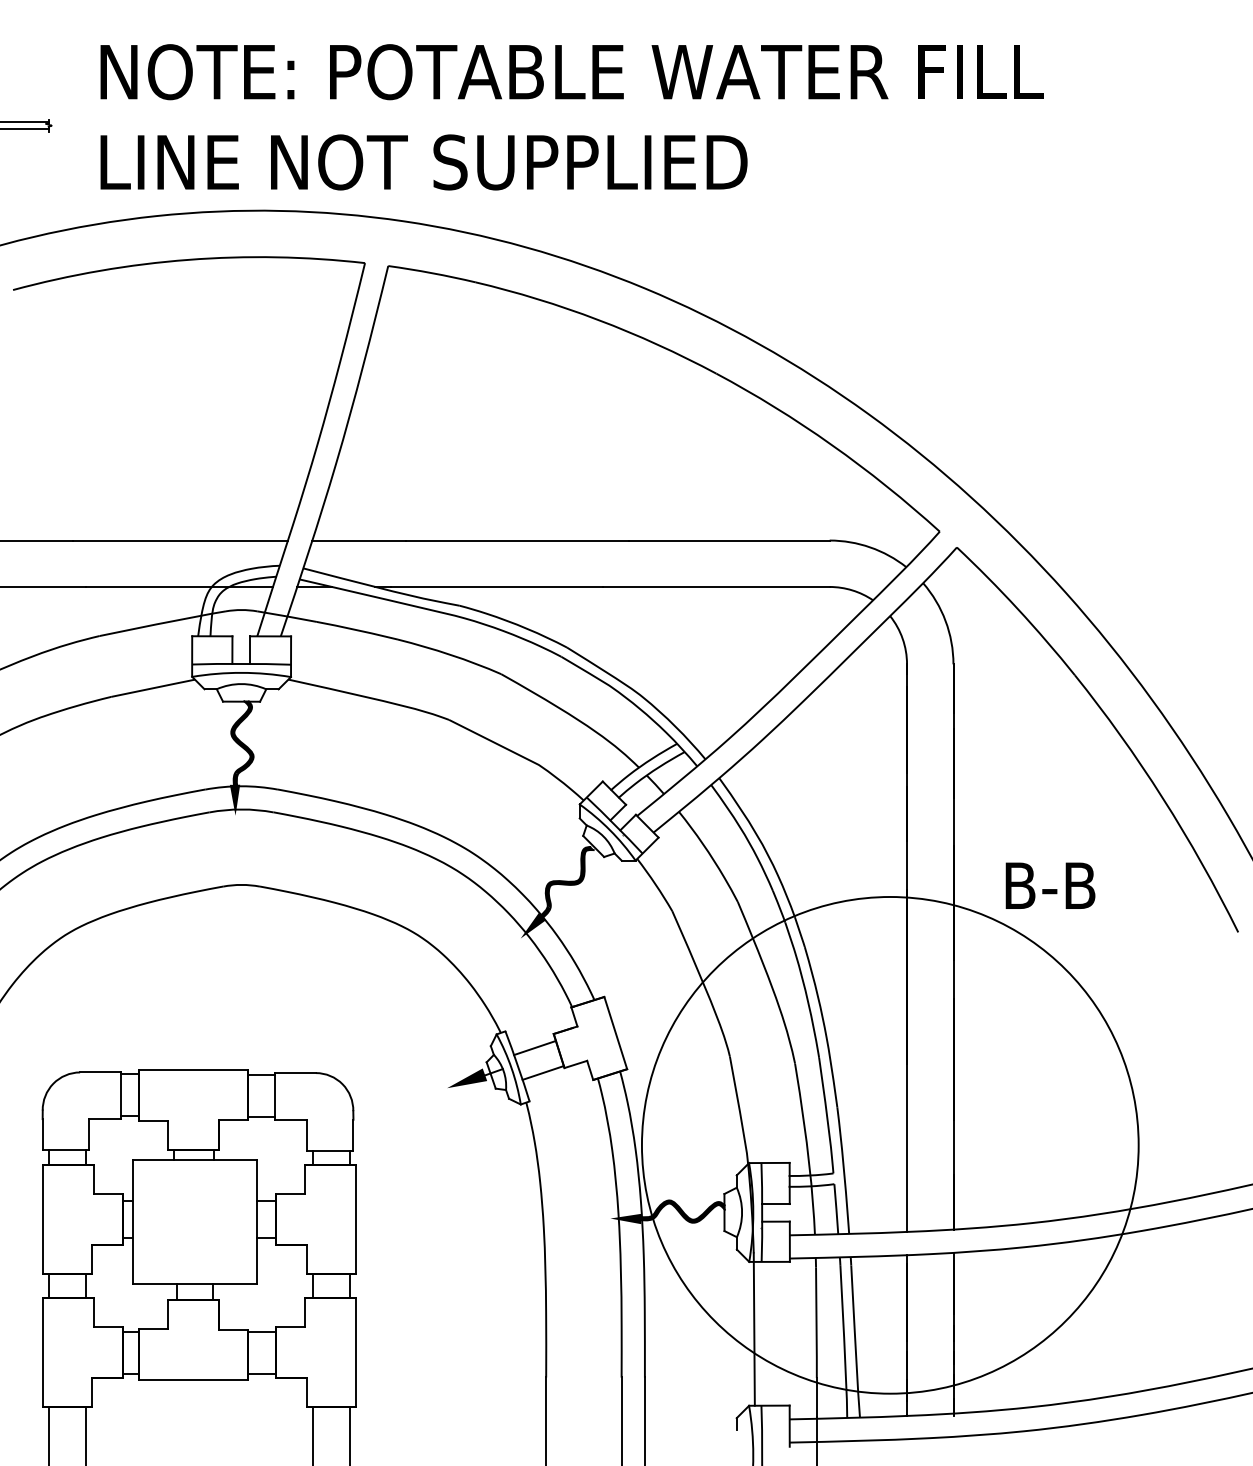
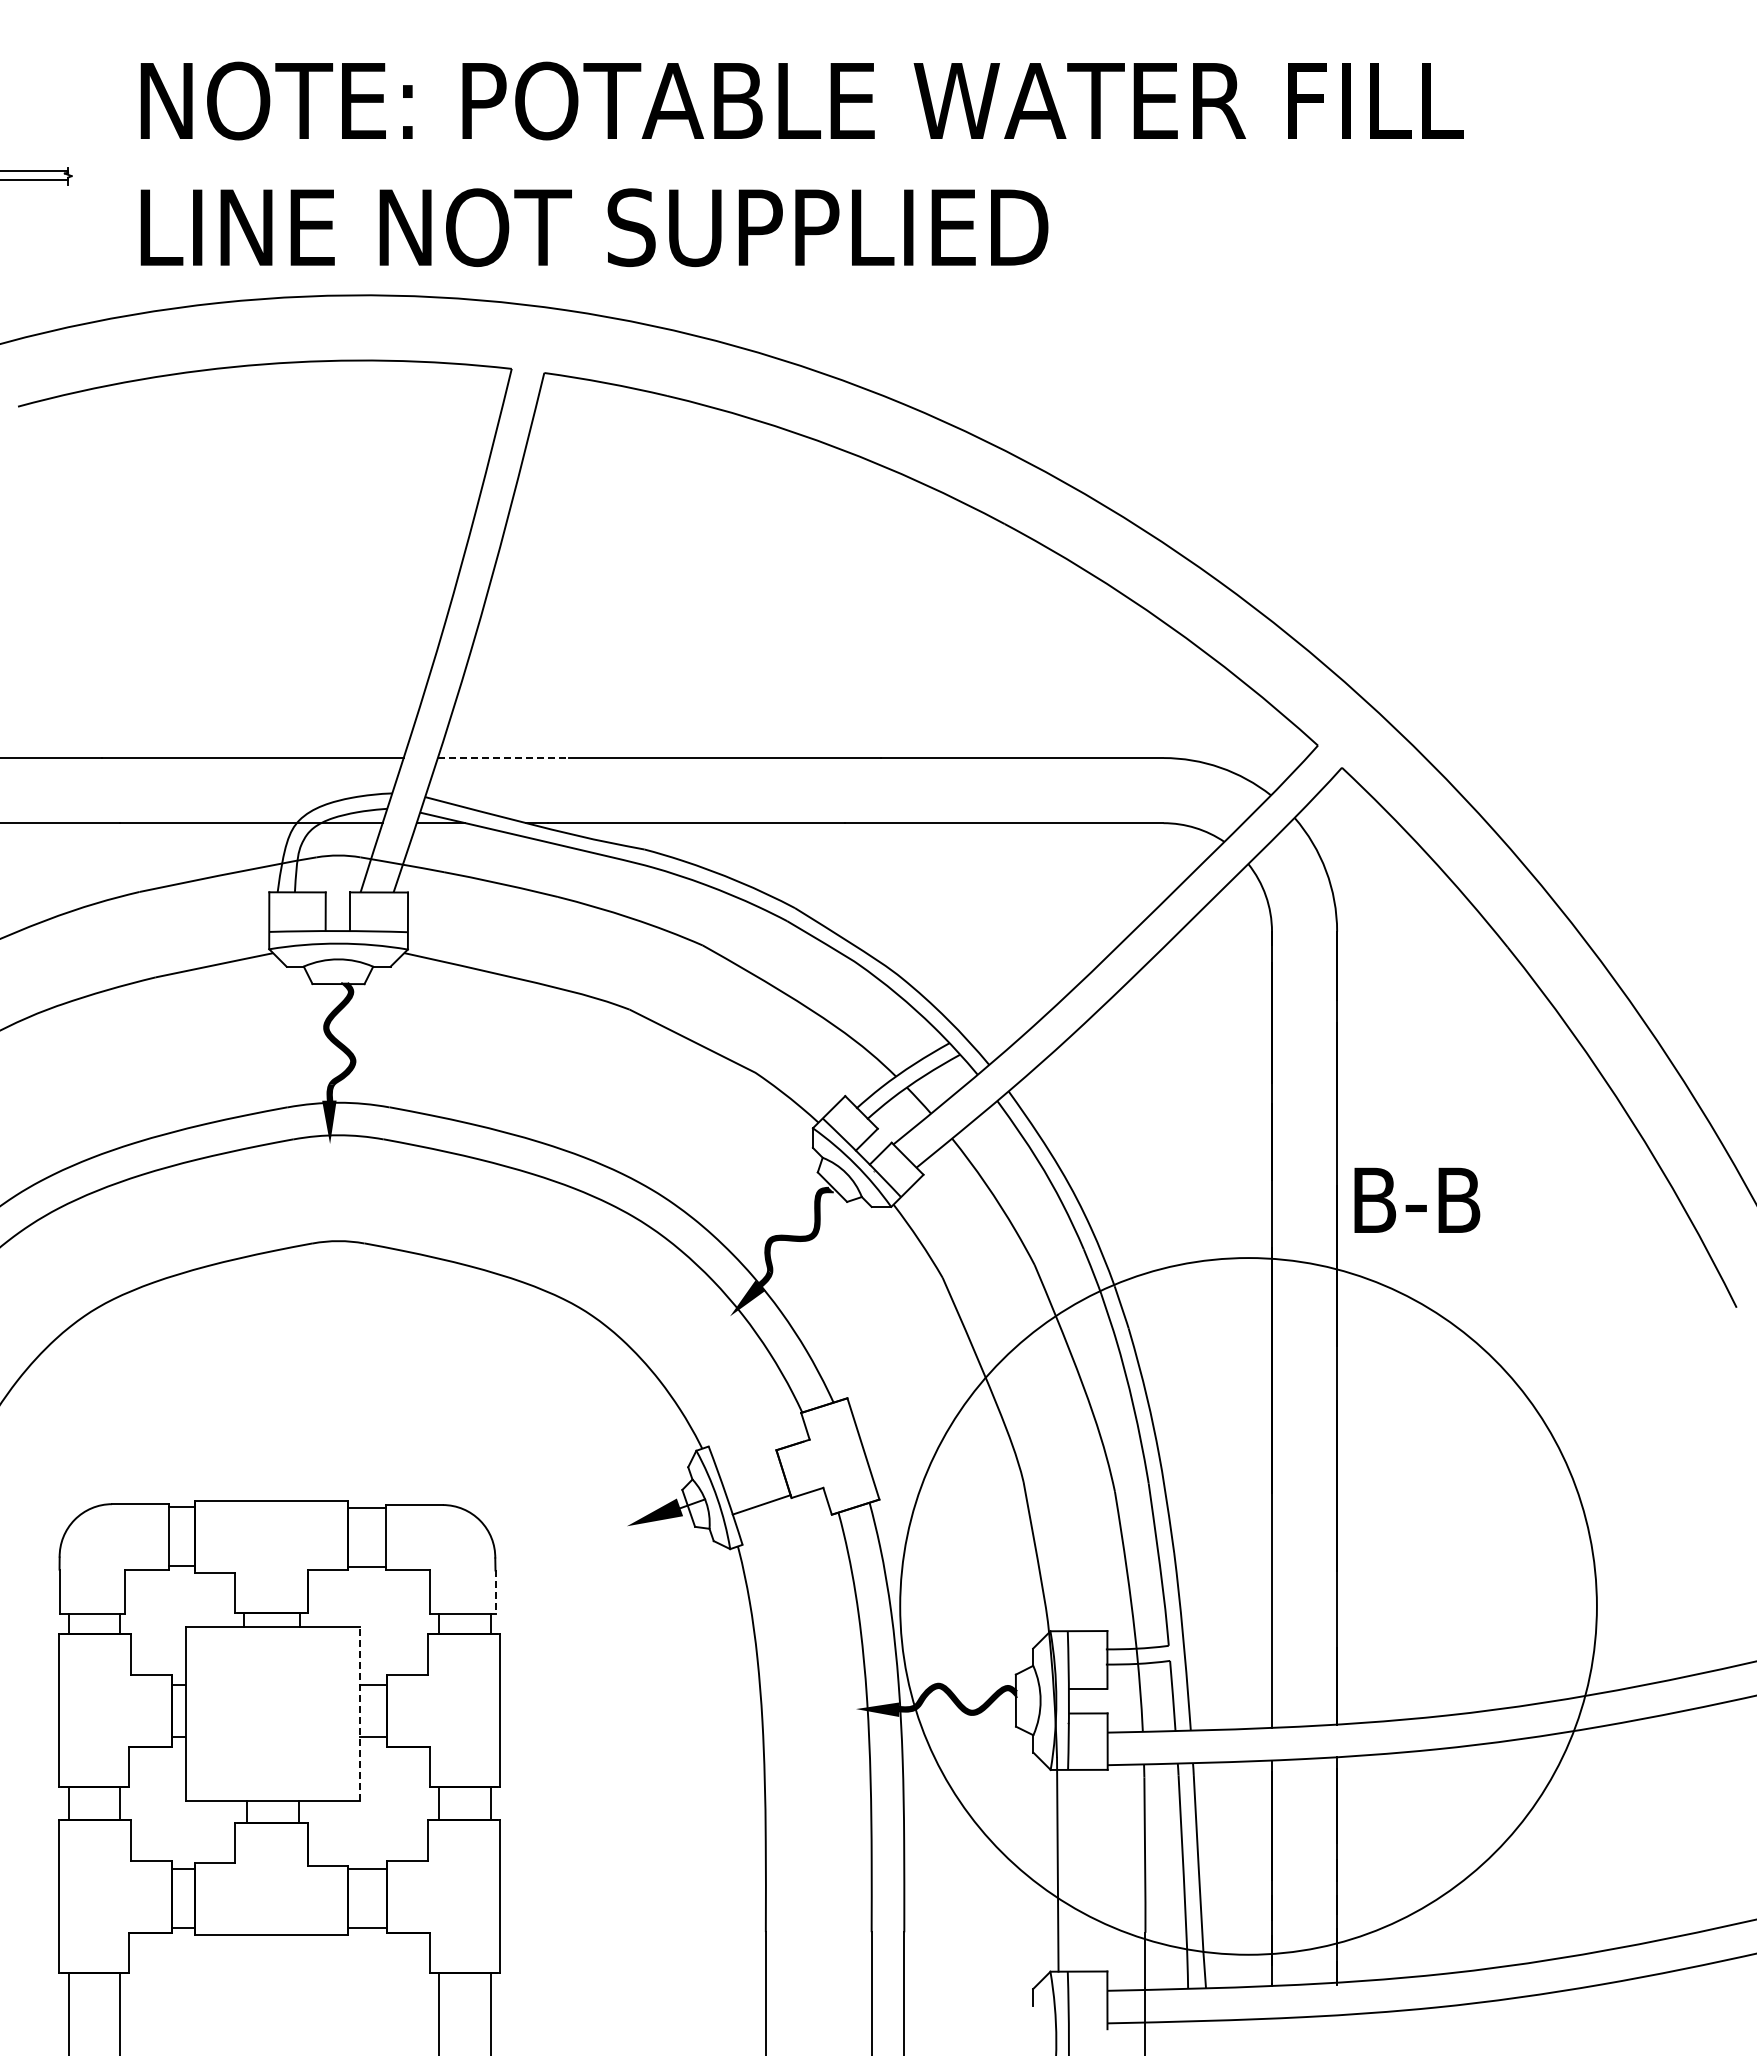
line: (359, 540) -> (503, 758), solid -> dashed
text: (1050, 885) -> (1417, 1199), moved
line: (534, 1047) -> (749, 1469), removed
line: (353, 1135) -> (495, 1592), solid -> dashed
line: (256, 1221) -> (359, 1713), solid -> dashed

